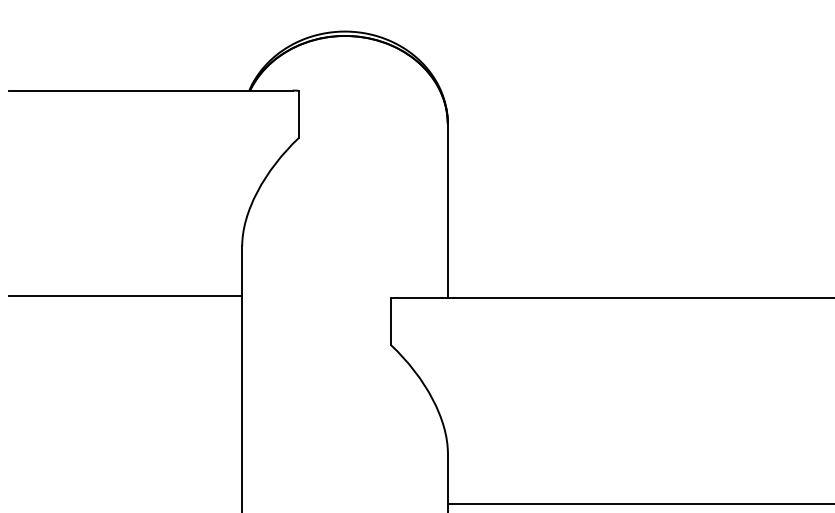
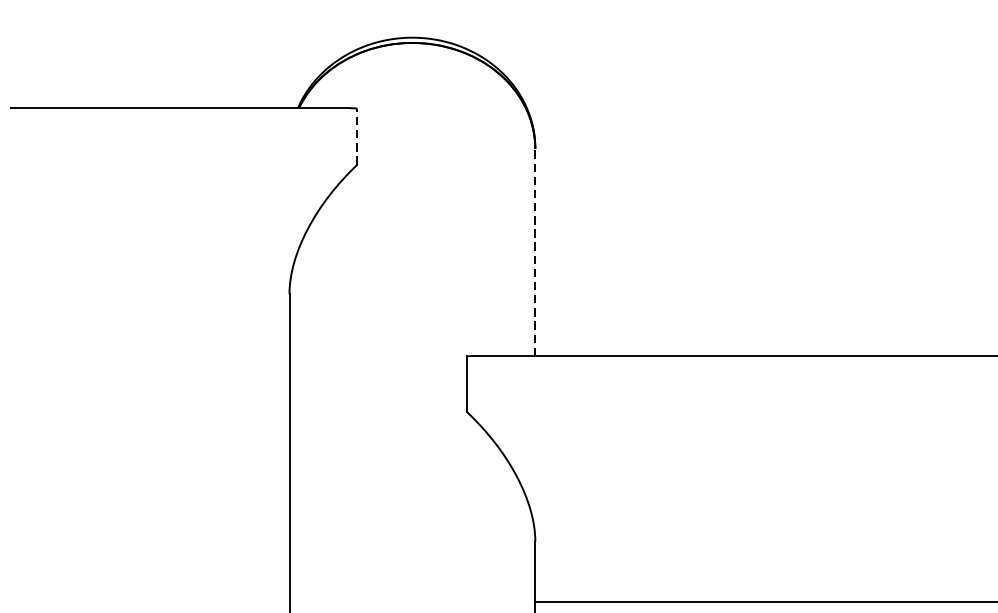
line: (299, 114) -> (357, 136), solid -> dashed
line: (447, 211) -> (534, 252), solid -> dashed
line: (125, 296) -> (150, 354), removed

